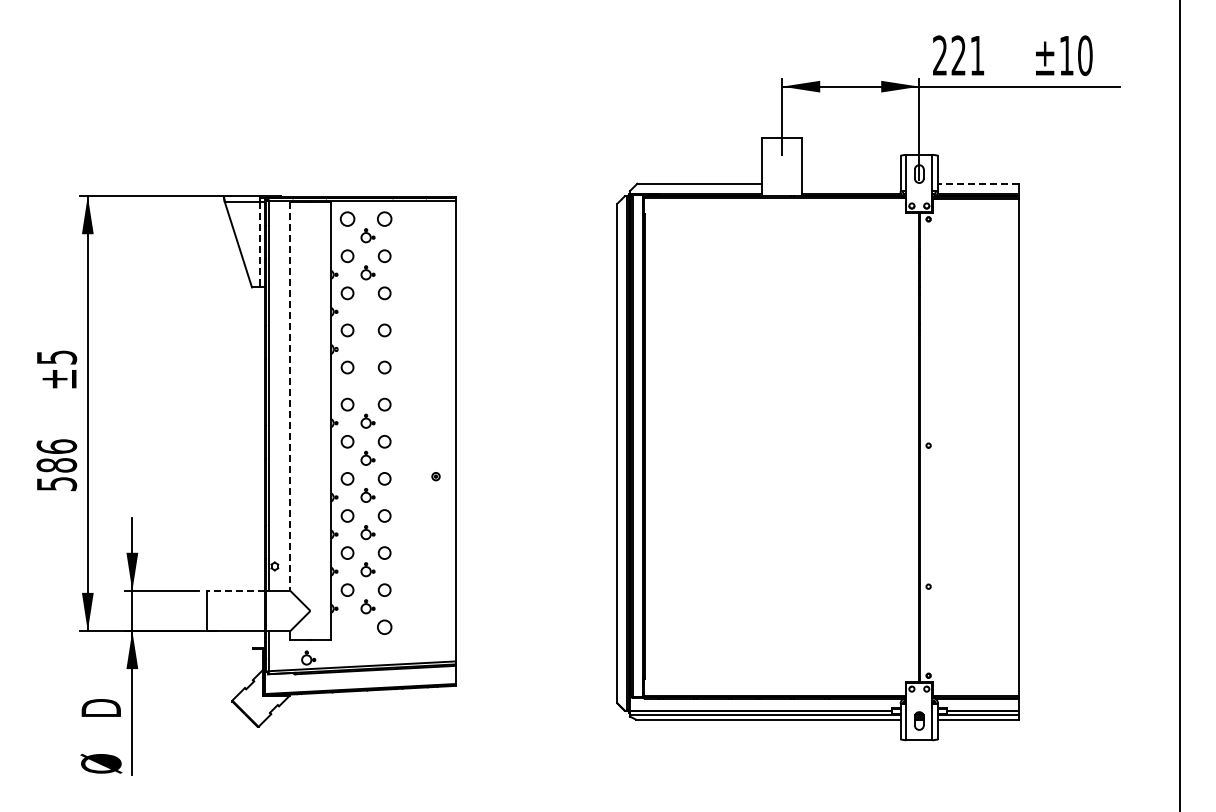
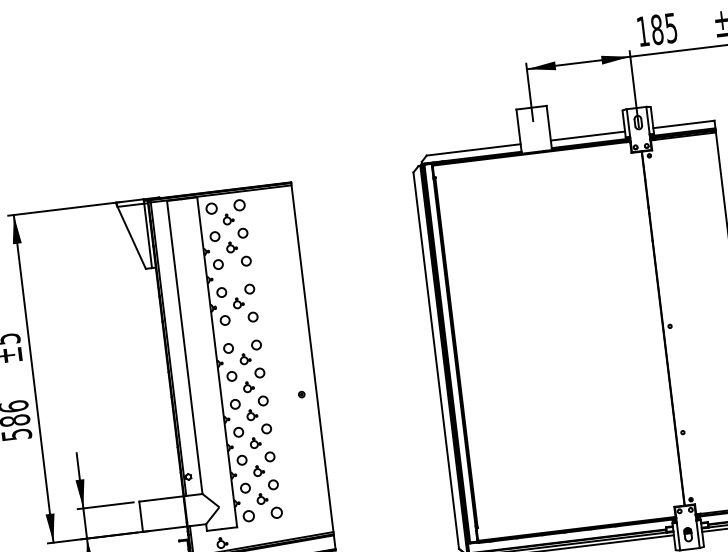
text: (958, 55) -> (657, 29), 221 -> 185
line: (851, 183) -> (588, 135), added
line: (978, 183) -> (683, 124), dashed -> solid
line: (260, 244) -> (148, 235), dashed -> solid
part: (367, 346) -> (238, 302), added
line: (290, 397) -> (184, 348), dashed -> solid
line: (235, 590) -> (161, 498), dashed -> solid
circle: (347, 626) -> (248, 515), added

